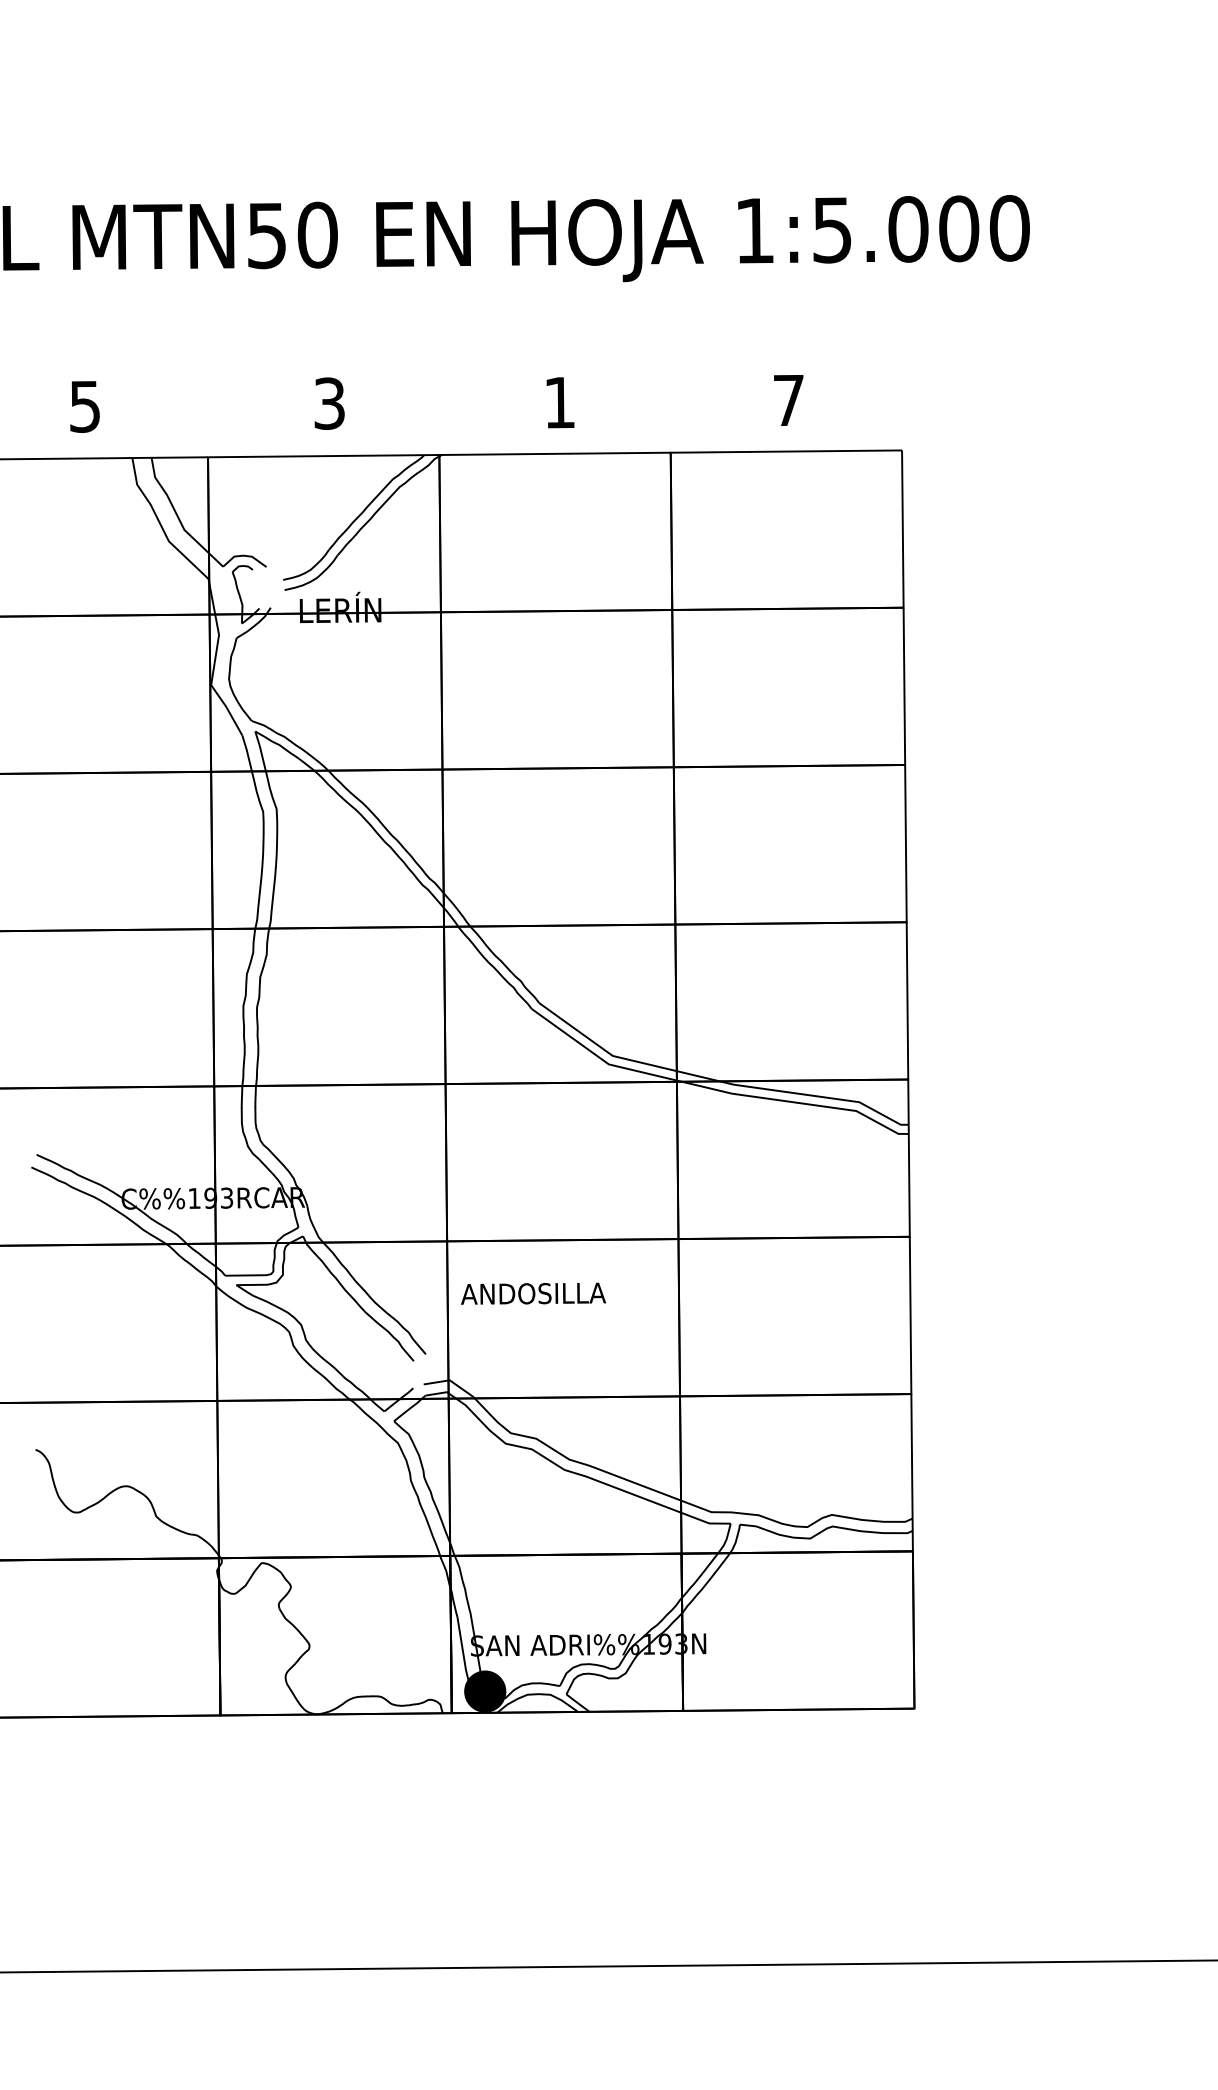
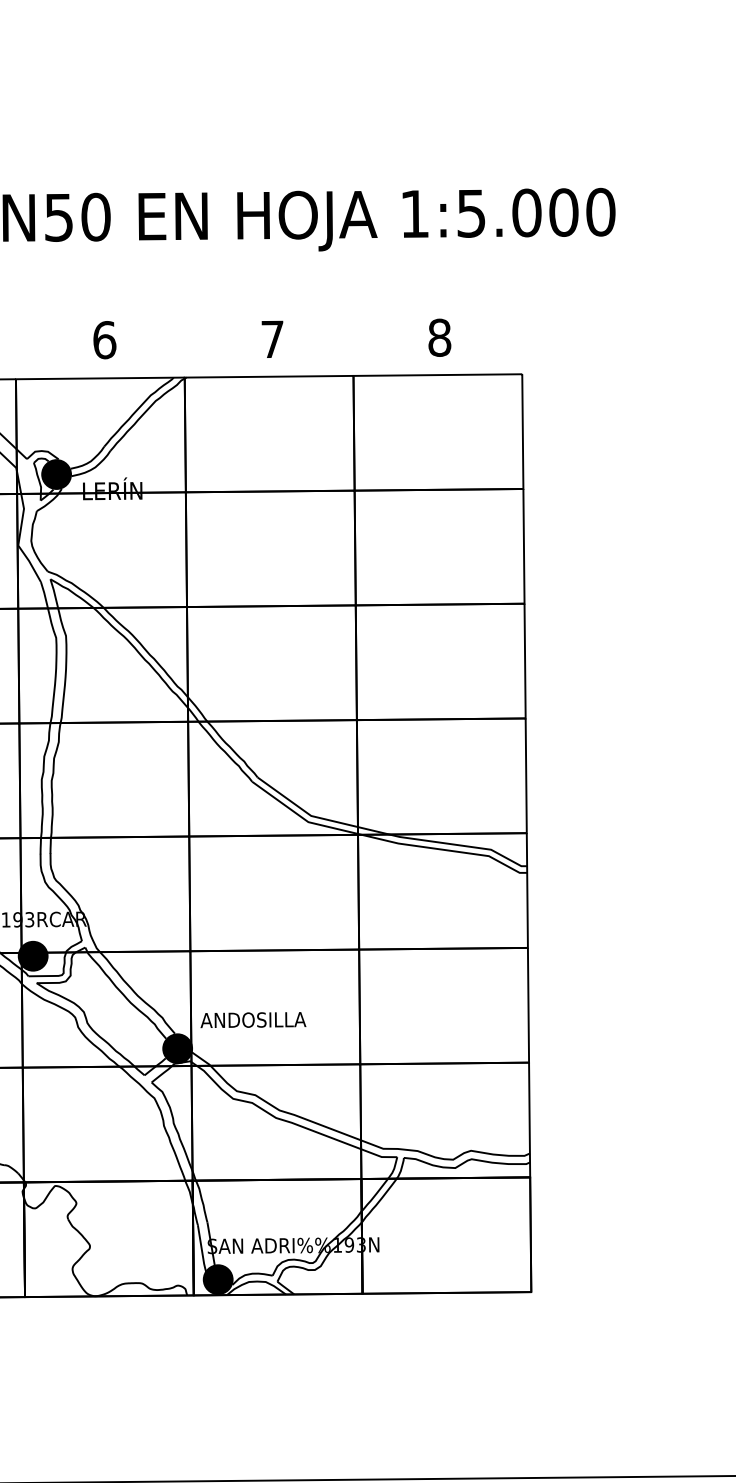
text: (788, 400) -> (439, 337), 7 -> 8
text: (559, 402) -> (272, 339), 1 -> 7
text: (329, 403) -> (104, 340), 3 -> 6
fill: (263, 587) -> (56, 474), added
fill: (231, 1248) -> (33, 956), added
text: (533, 1293) -> (253, 1019), moved
fill: (429, 1374) -> (177, 1048), added

